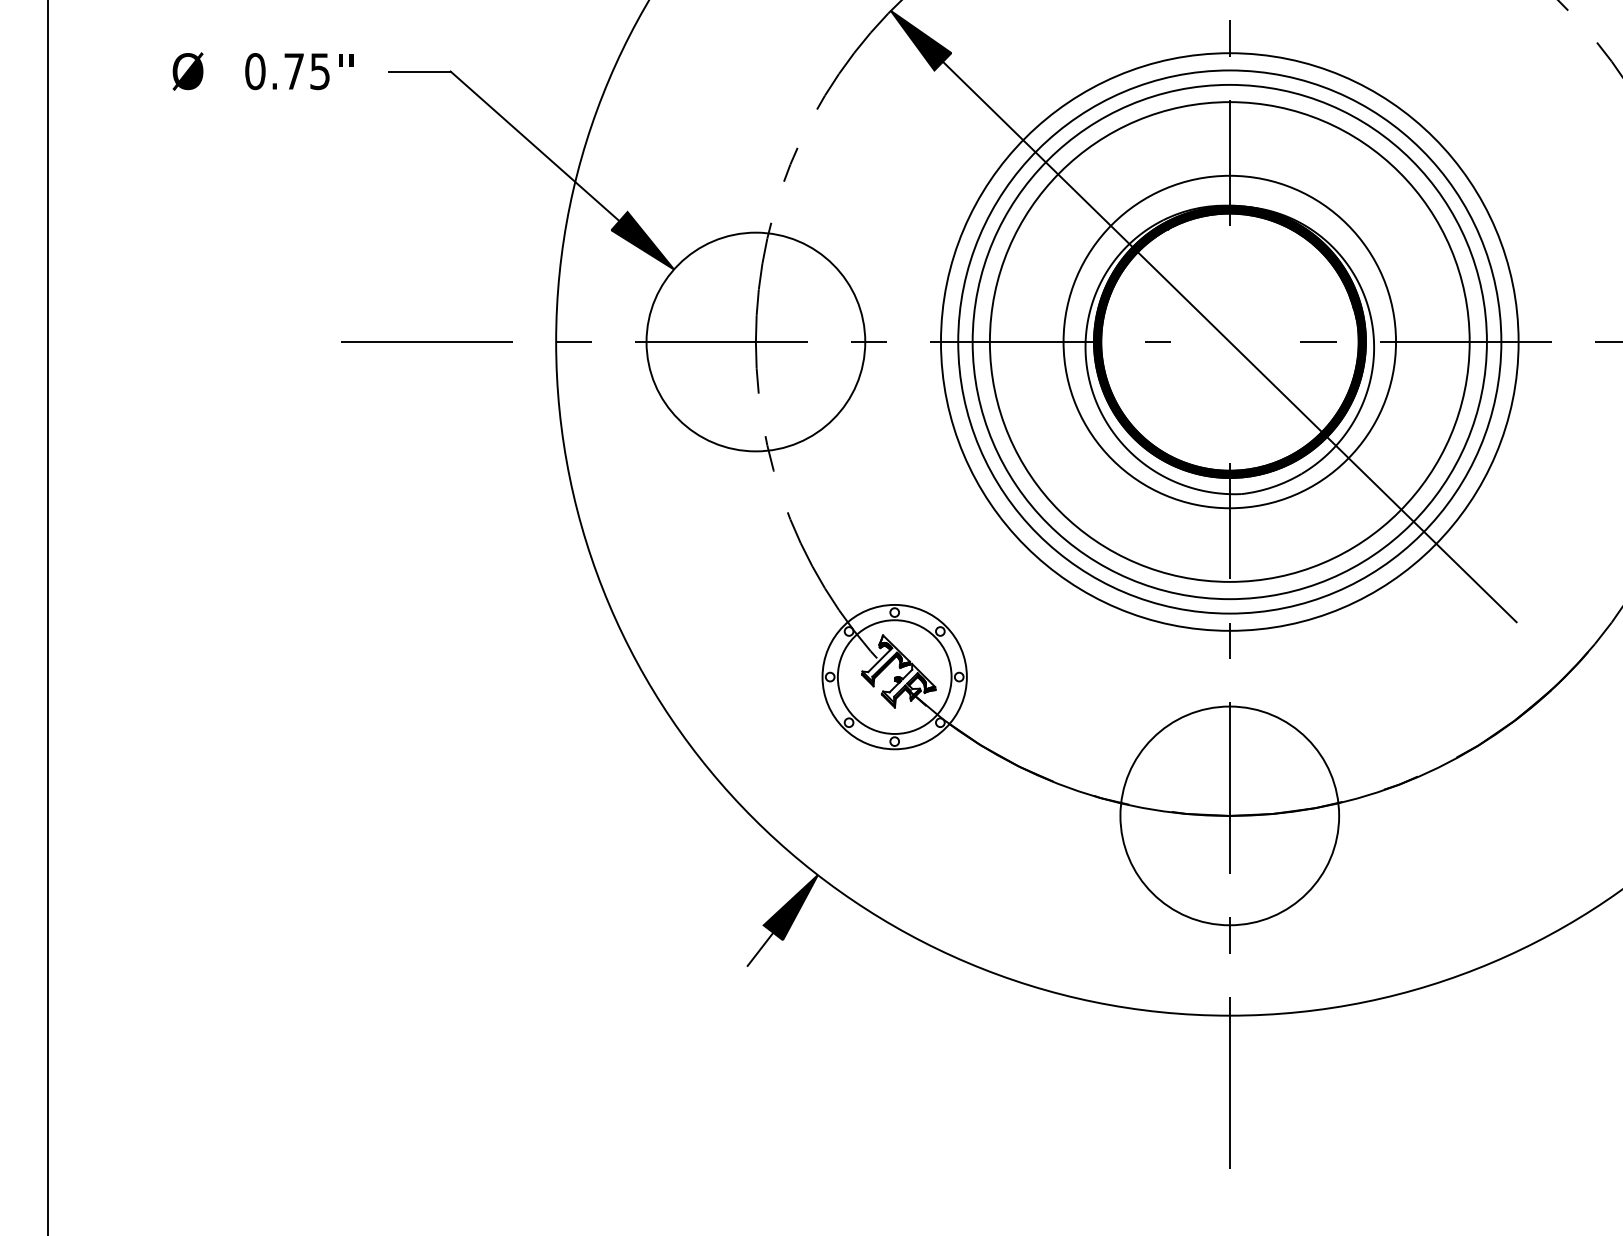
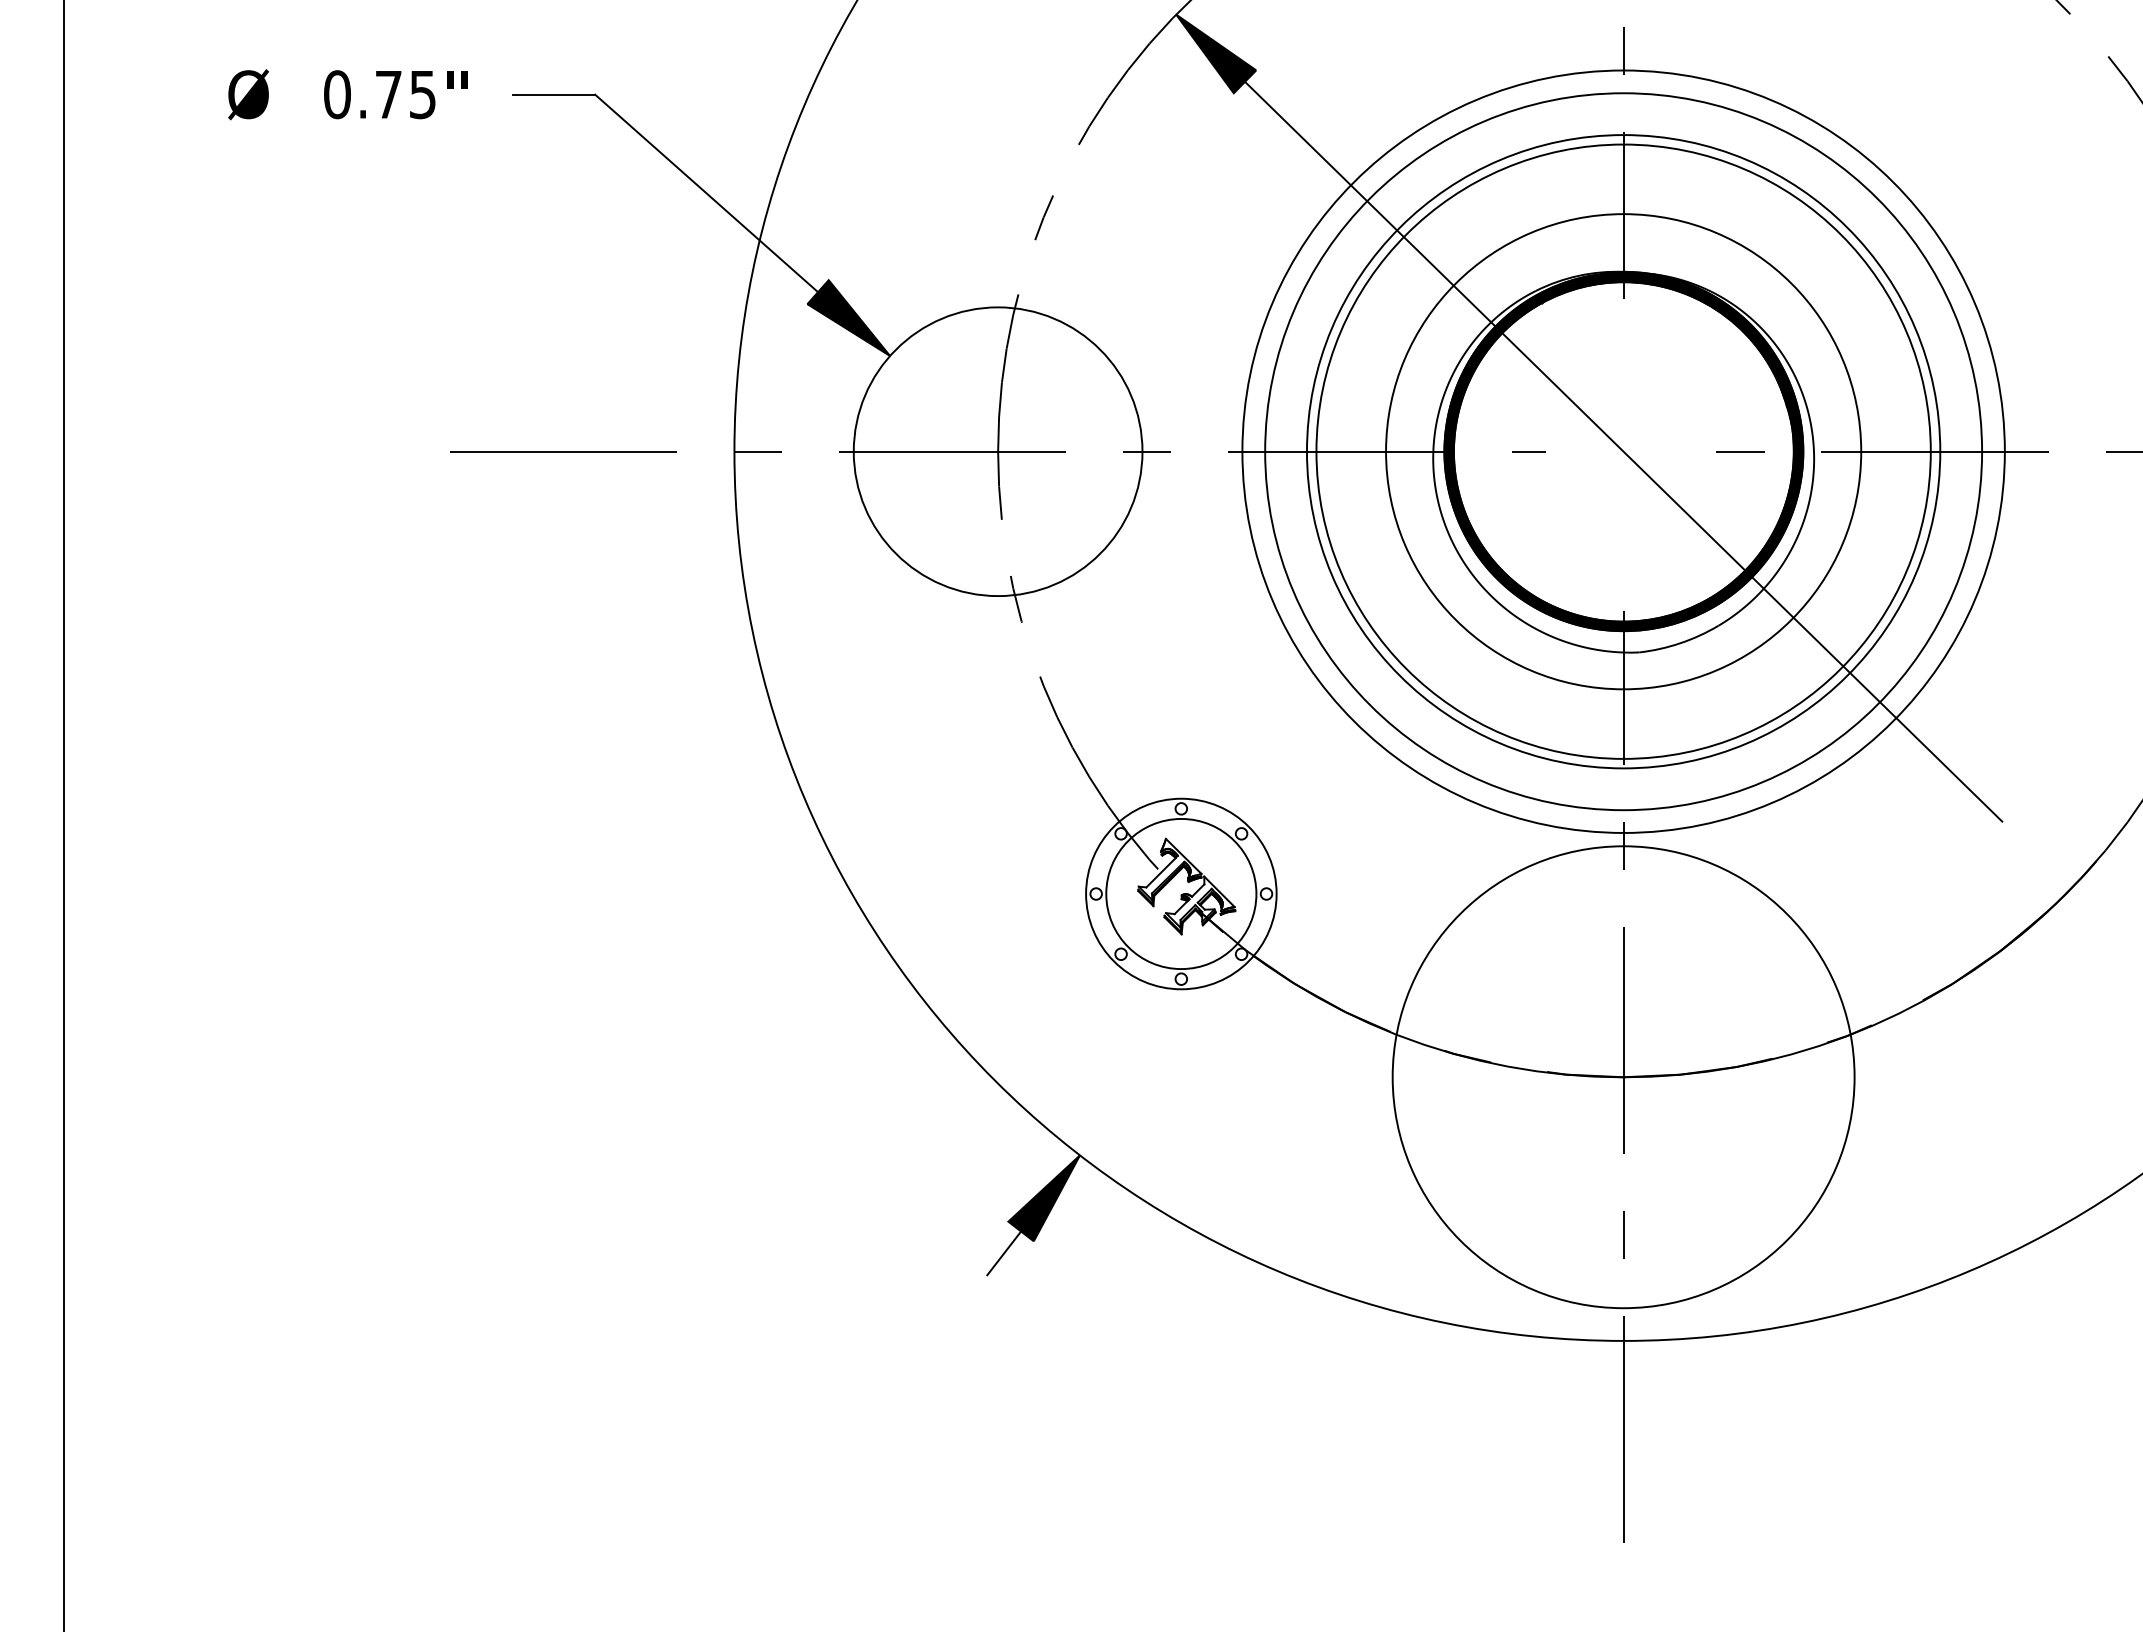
circle: (1229, 341) -> (1623, 451), size x0.7
circle: (1229, 341) -> (1623, 451), size x1.4
circle: (1229, 815) -> (1623, 1076), size x1.6

